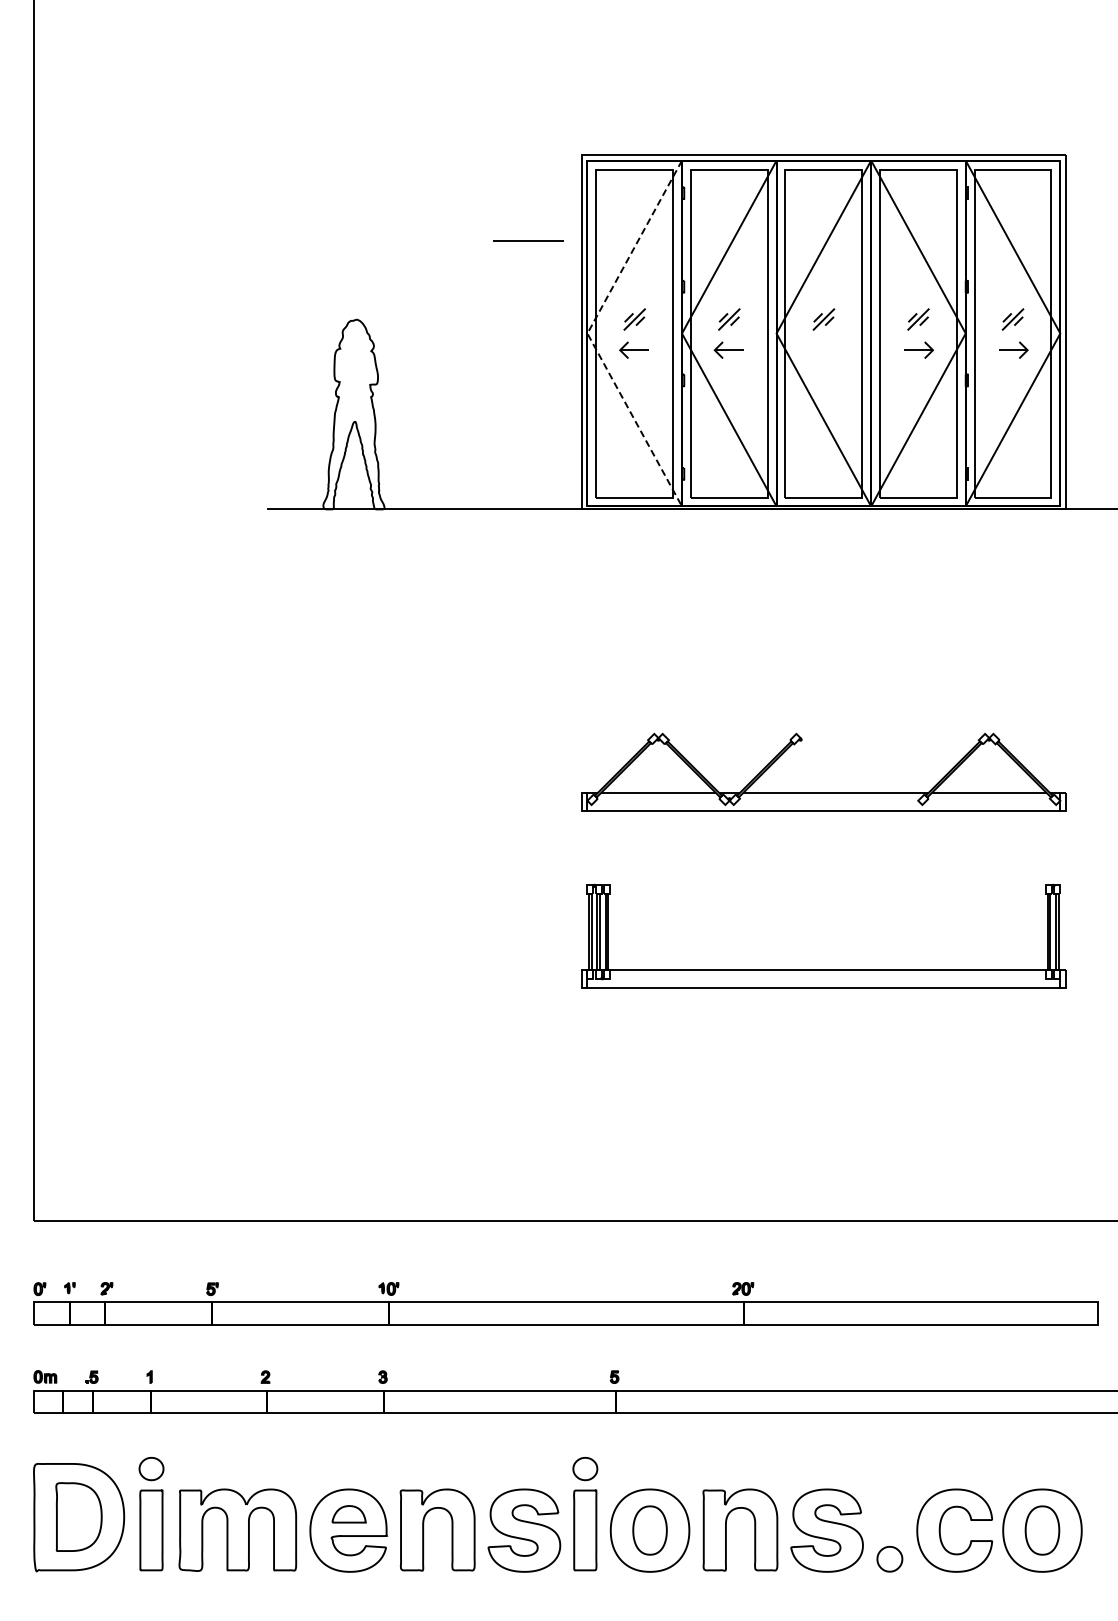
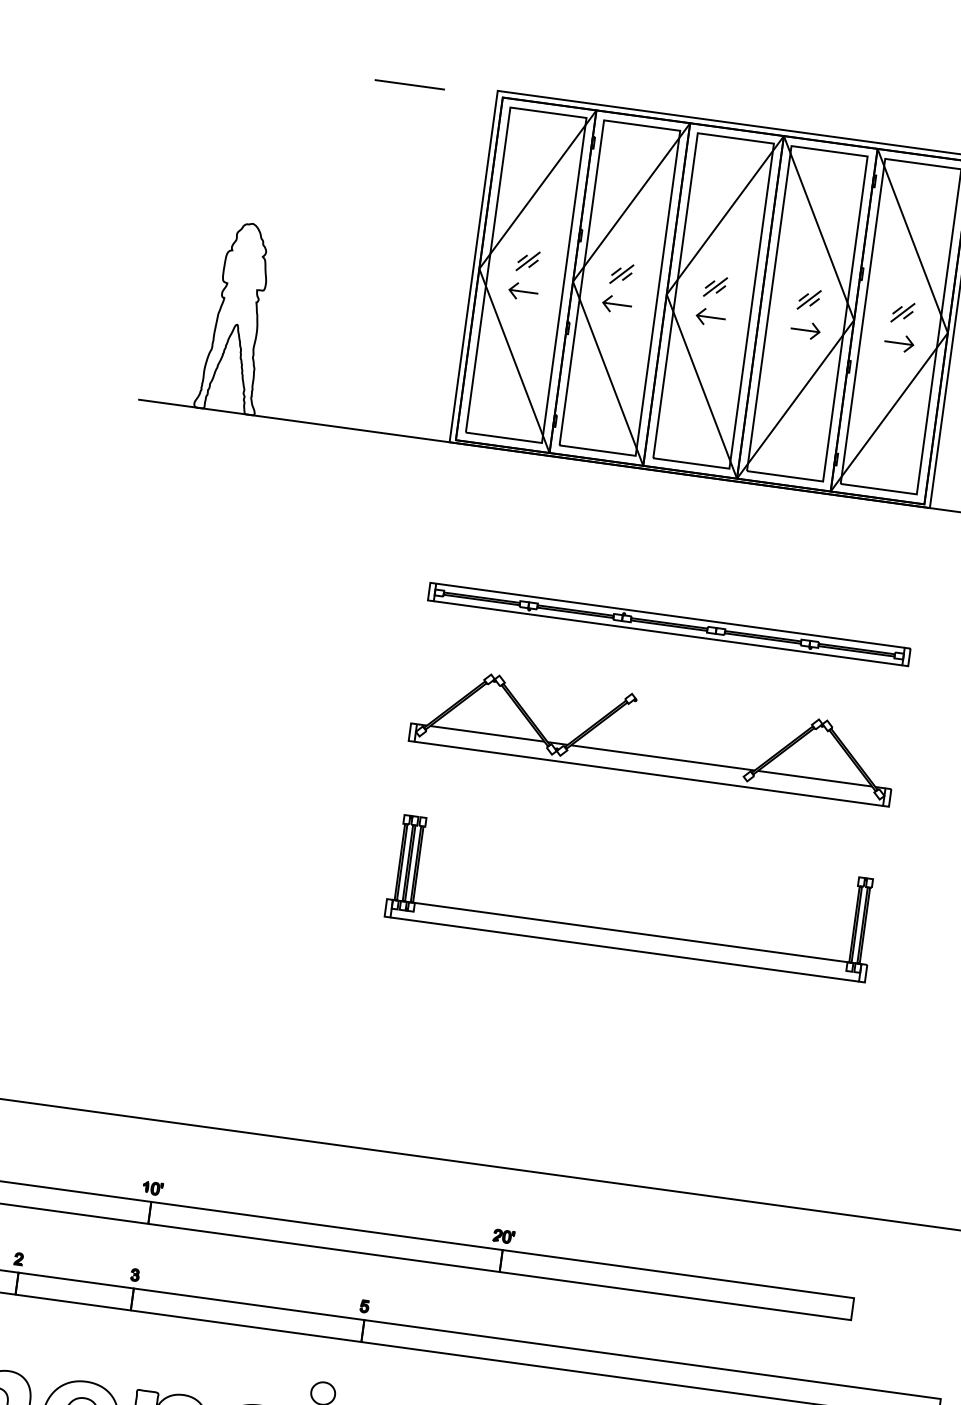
line: (528, 240) -> (409, 84), moved
line: (587, 333) -> (479, 268), dashed -> solid
part: (822, 349) -> (710, 316), added
part: (823, 659) -> (668, 623), added

